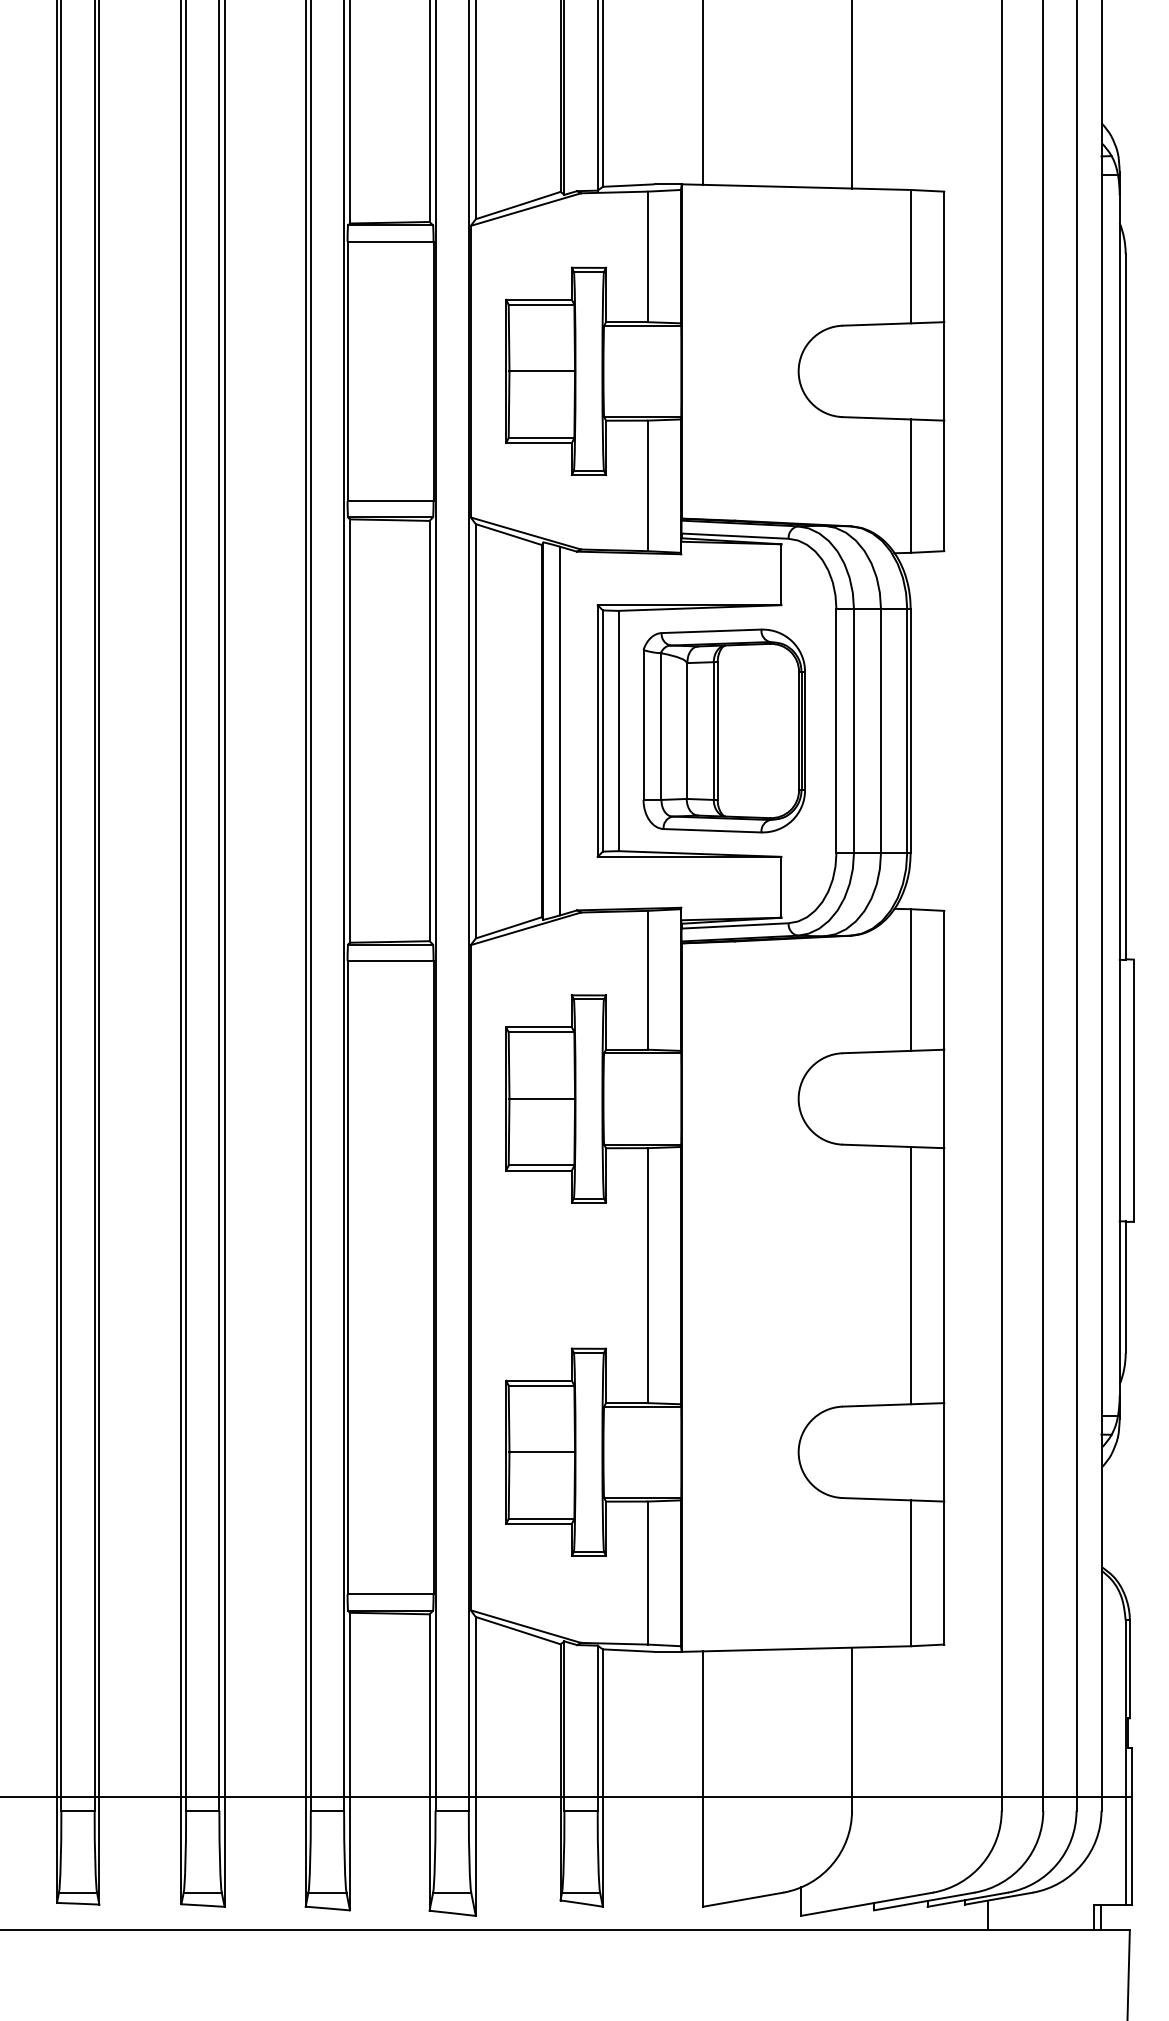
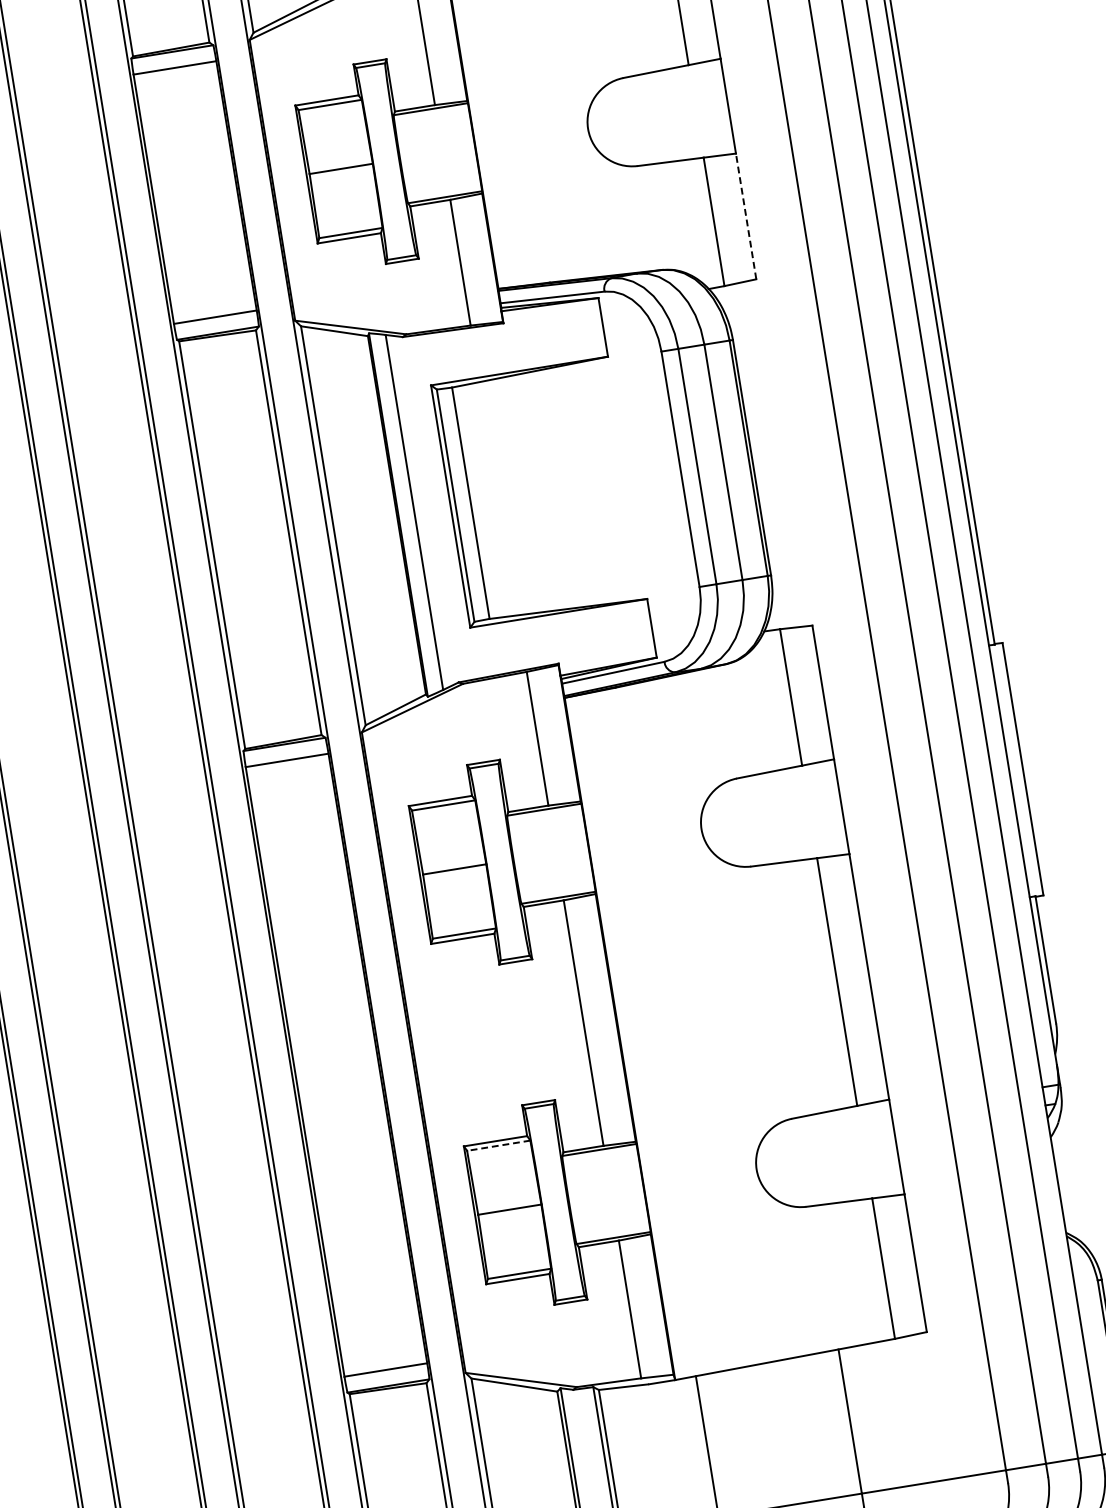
line: (944, 485) -> (746, 216), solid -> dashed
part: (723, 730) -> (571, 486), removed
line: (541, 1385) -> (498, 1145), solid -> dashed

